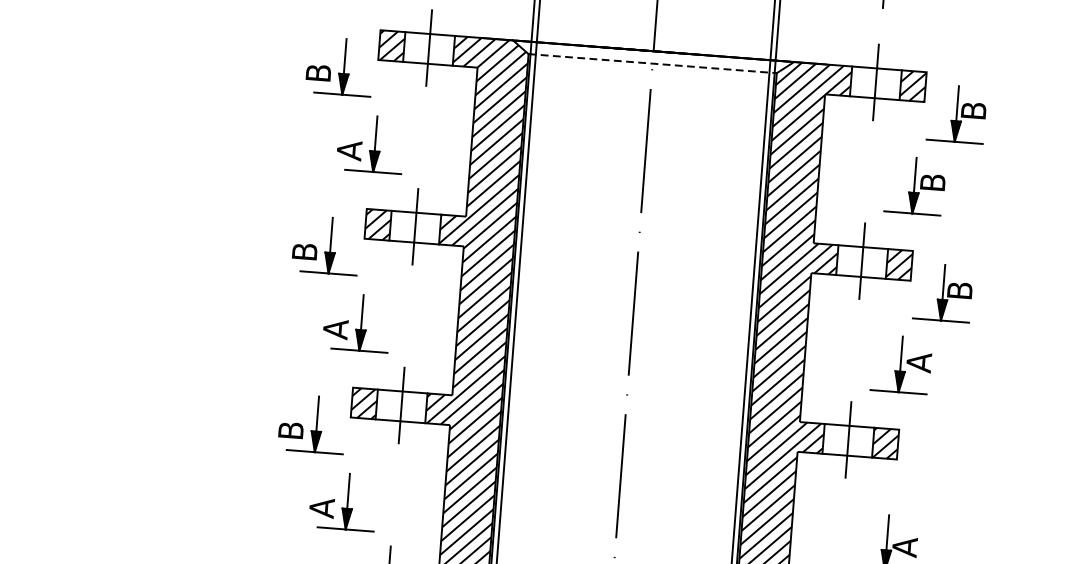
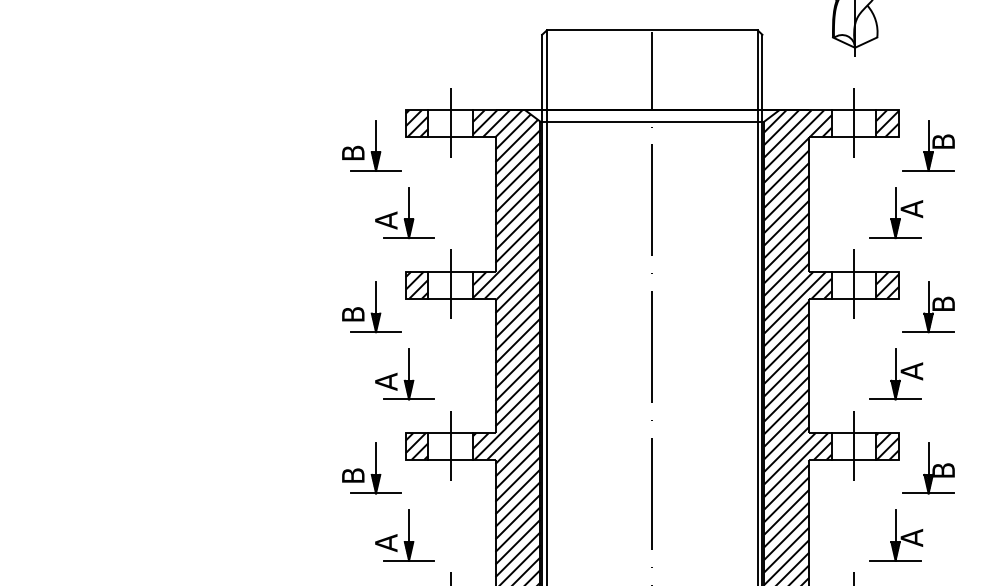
line: (652, 63) -> (652, 121), dashed -> solid
text: (932, 183) -> (911, 209), B -> A
part: (929, 471) -> (928, 468), added

